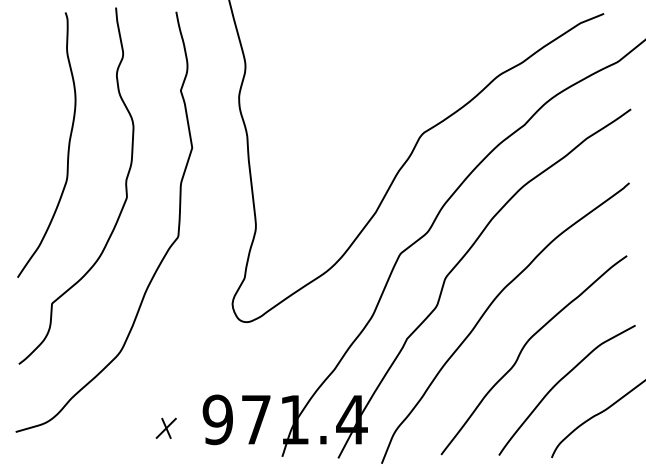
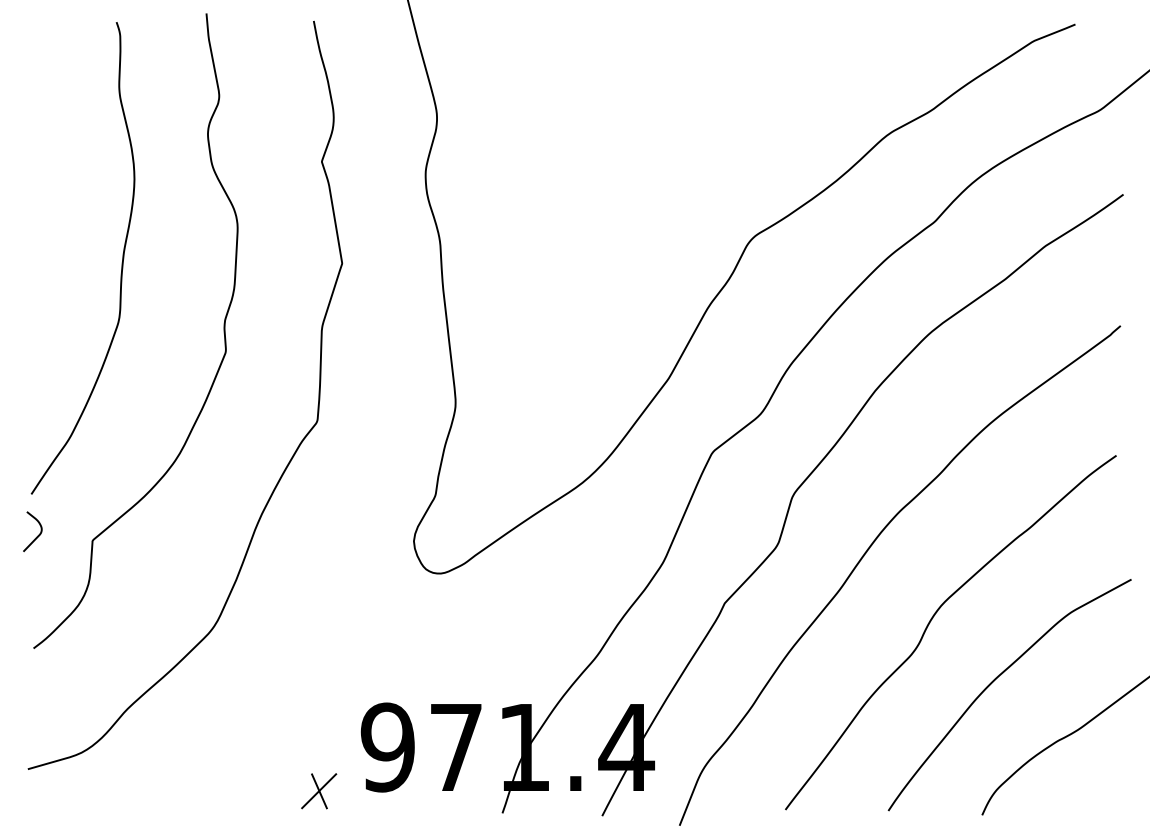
curve: (20, 300) -> (36, 535), added
part: (165, 427) -> (317, 789), moved

